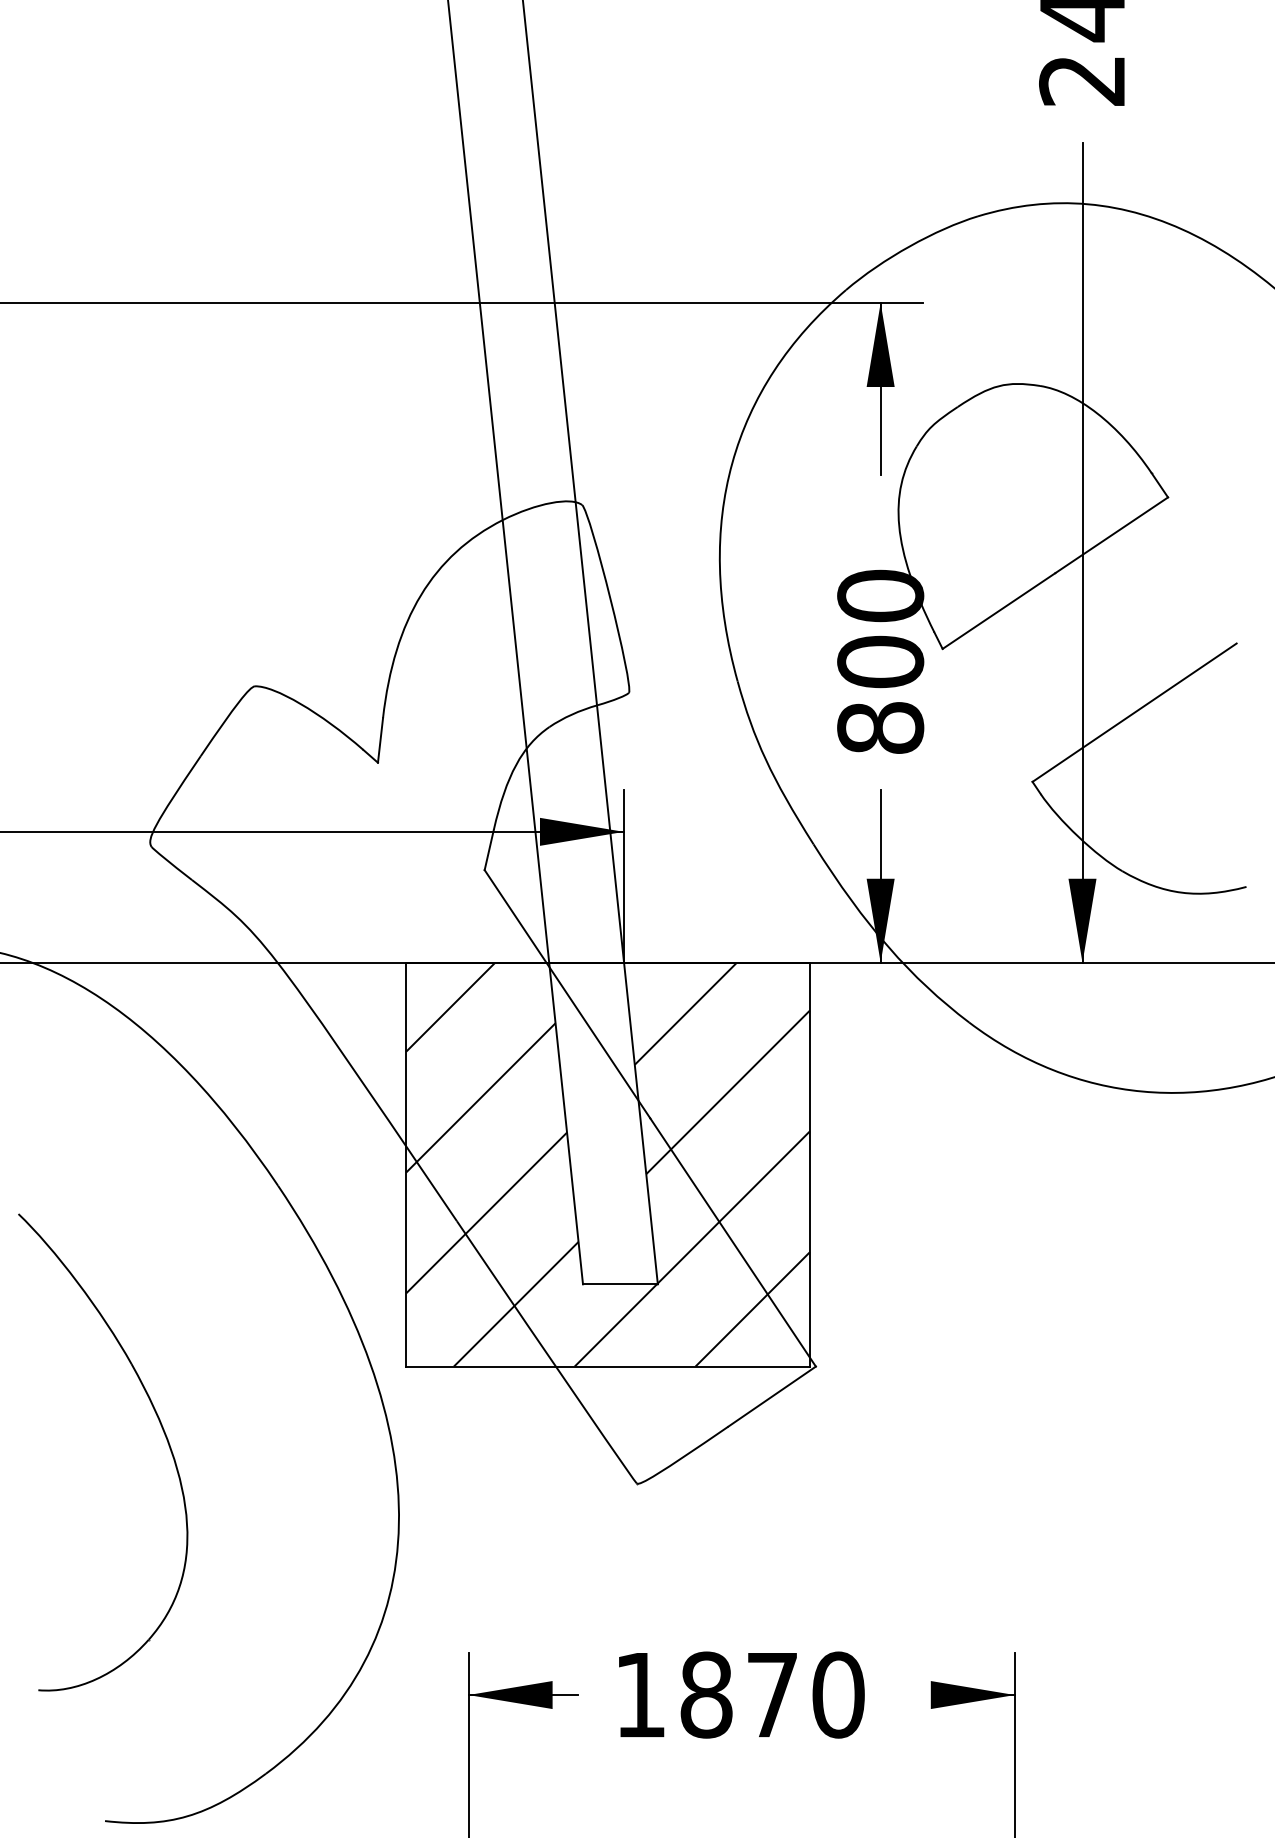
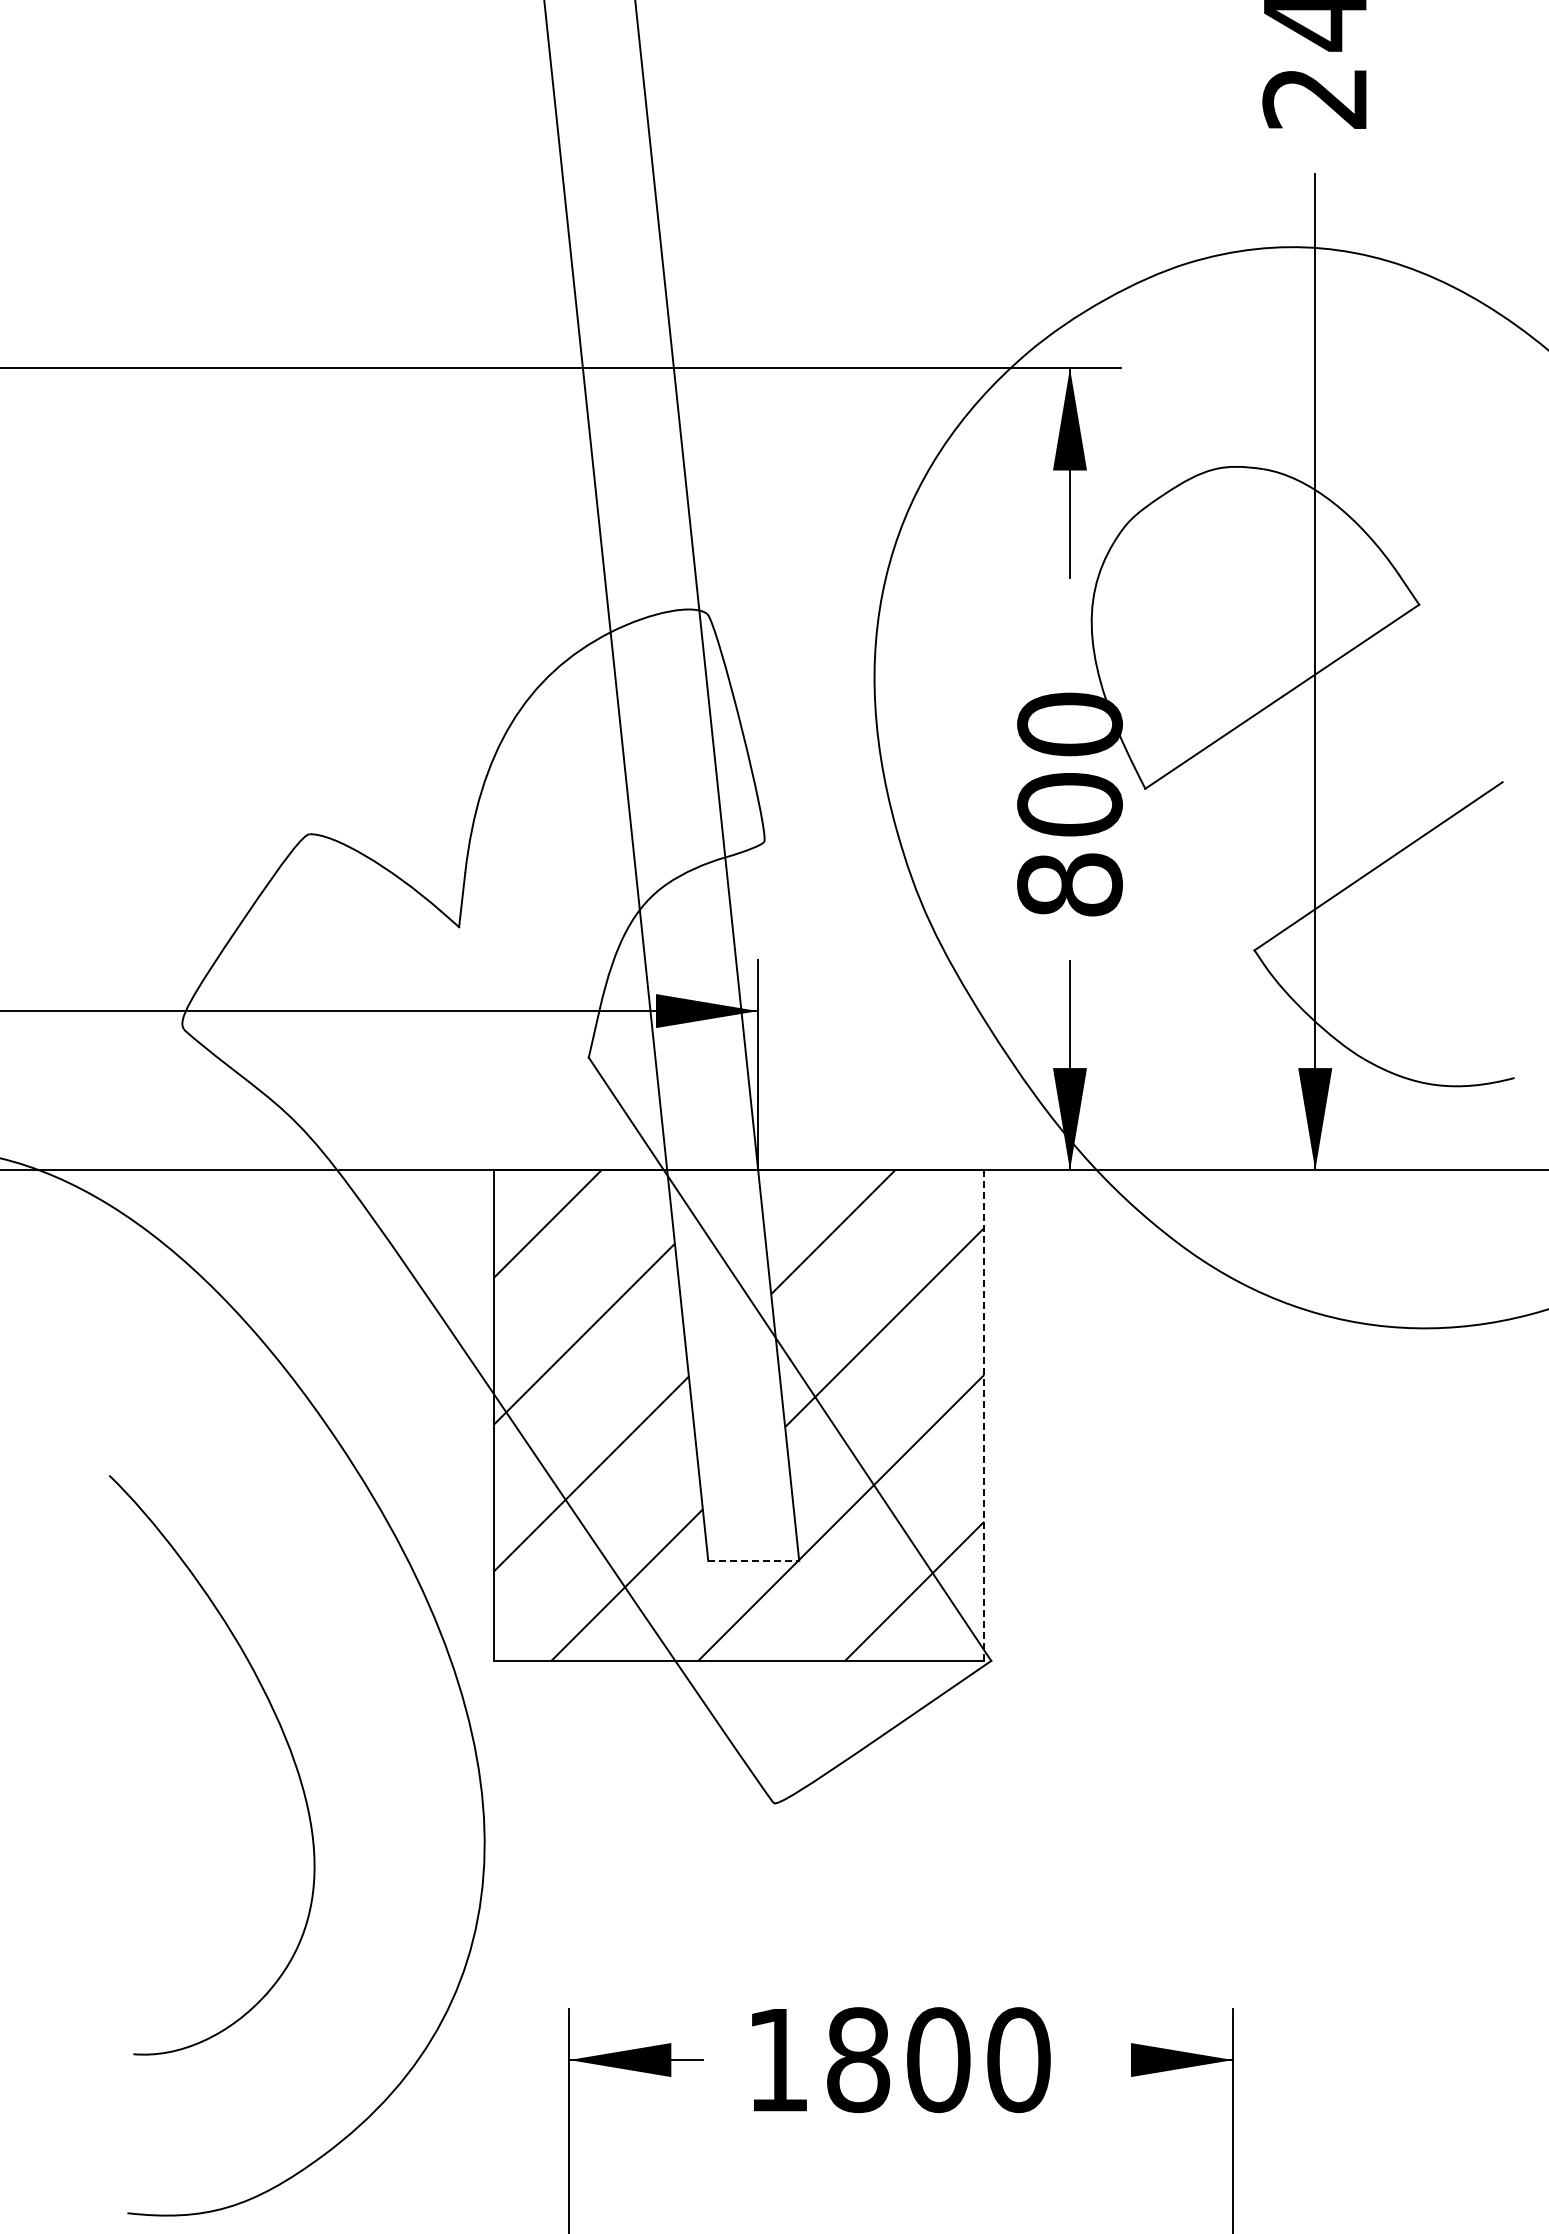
line: (810, 1164) -> (984, 1415), solid -> dashed
line: (621, 1283) -> (754, 1560), solid -> dashed
part: (160, 1424) -> (281, 1731), moved
text: (772, 1695) -> (938, 2060), 1870 -> 1800

